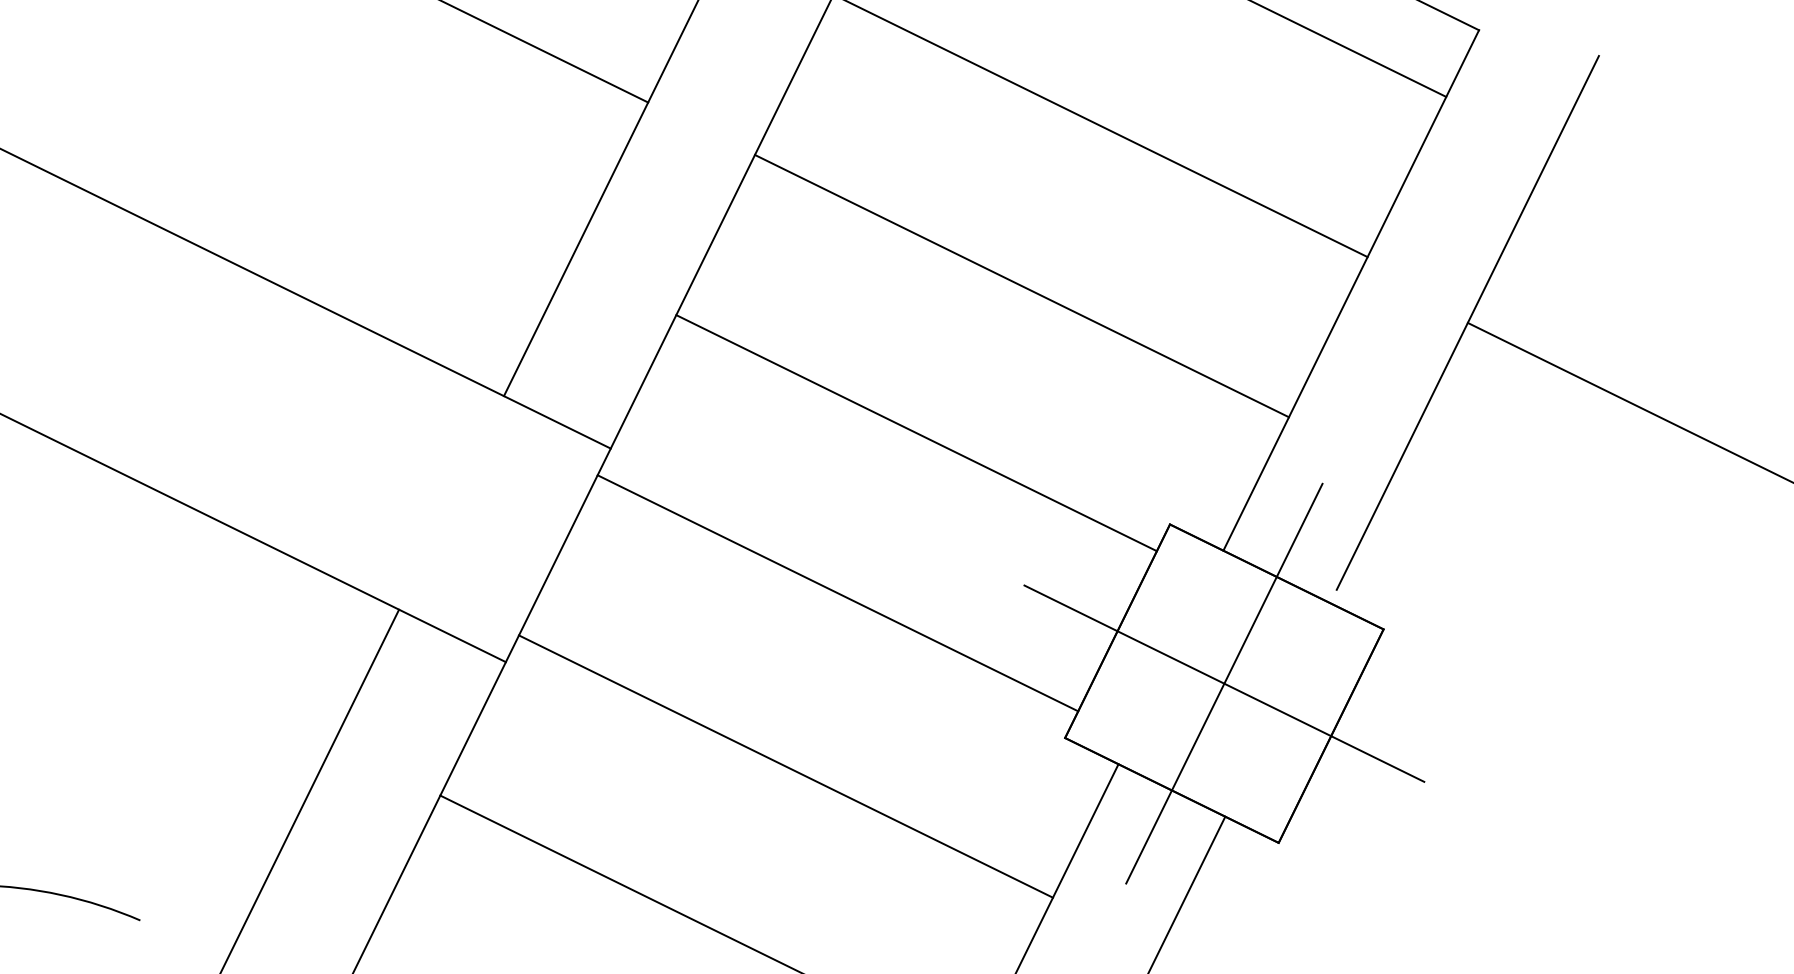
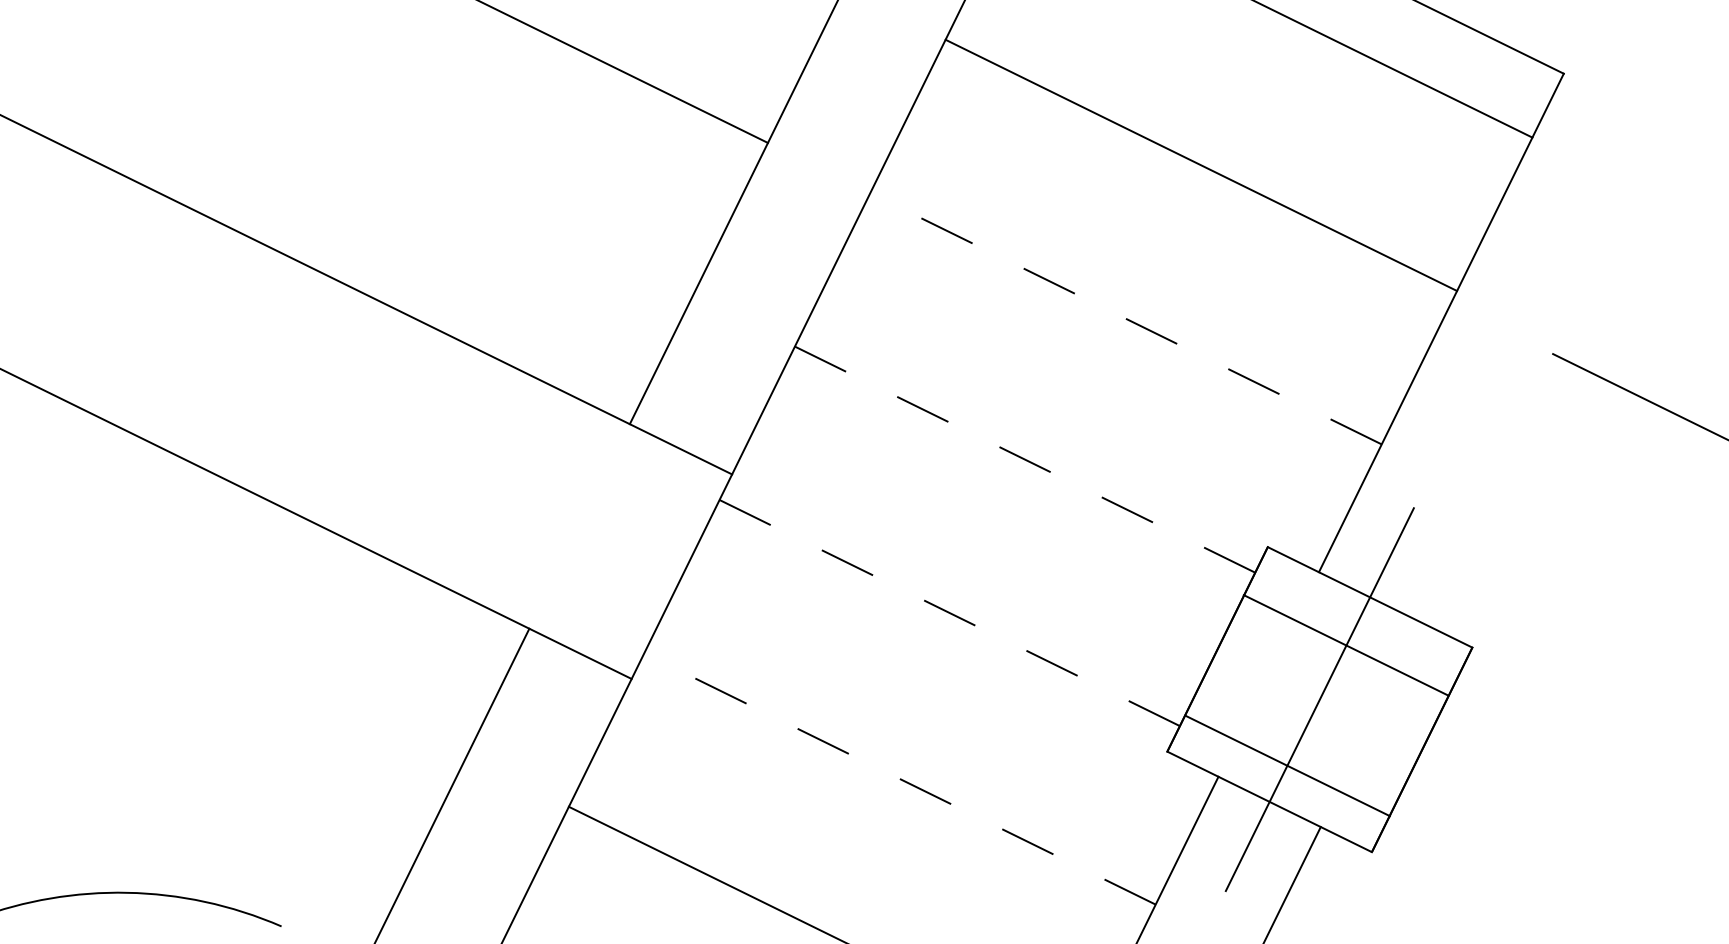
line: (1022, 285) -> (1126, 318), solid -> dashed
line: (1467, 322) -> (1552, 353), removed
line: (916, 433) -> (1024, 459), solid -> dashed
line: (1276, 577) -> (1345, 645), moved
line: (837, 592) -> (949, 612), solid -> dashed
line: (1223, 683) -> (1319, 699), removed
line: (785, 767) -> (899, 779), solid -> dashed
line: (1171, 790) -> (1287, 765), moved

